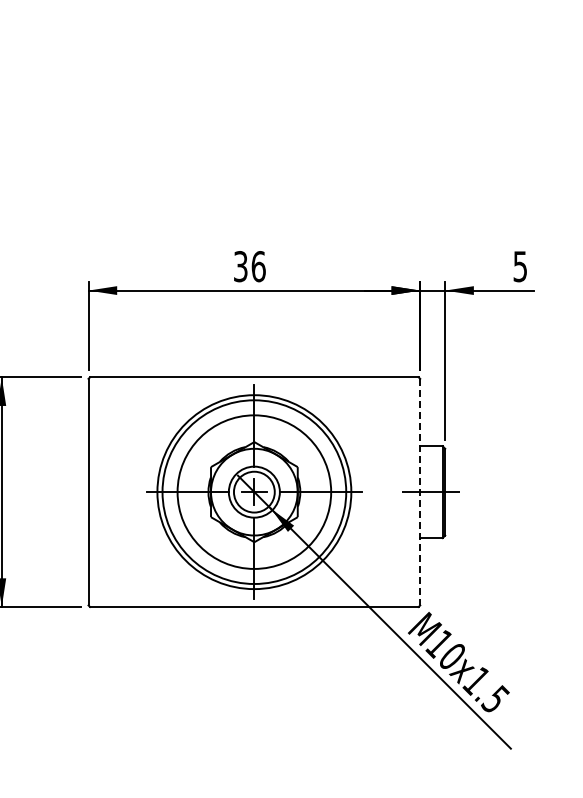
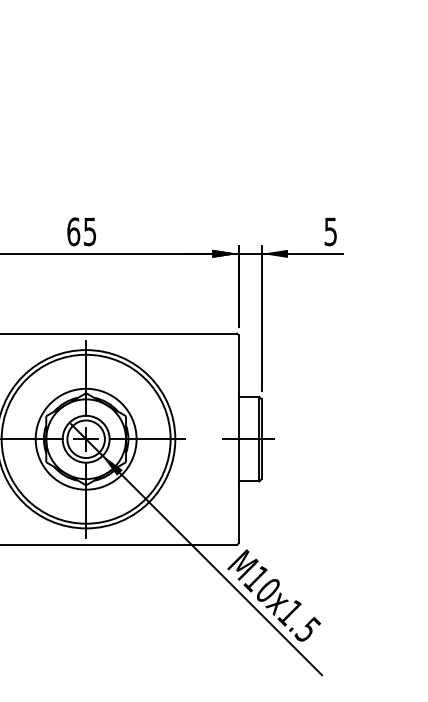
text: (249, 266) -> (81, 231), 36 -> 65
circle: (254, 492) -> (86, 439), size x0.71
line: (420, 492) -> (238, 439), dashed -> solid

